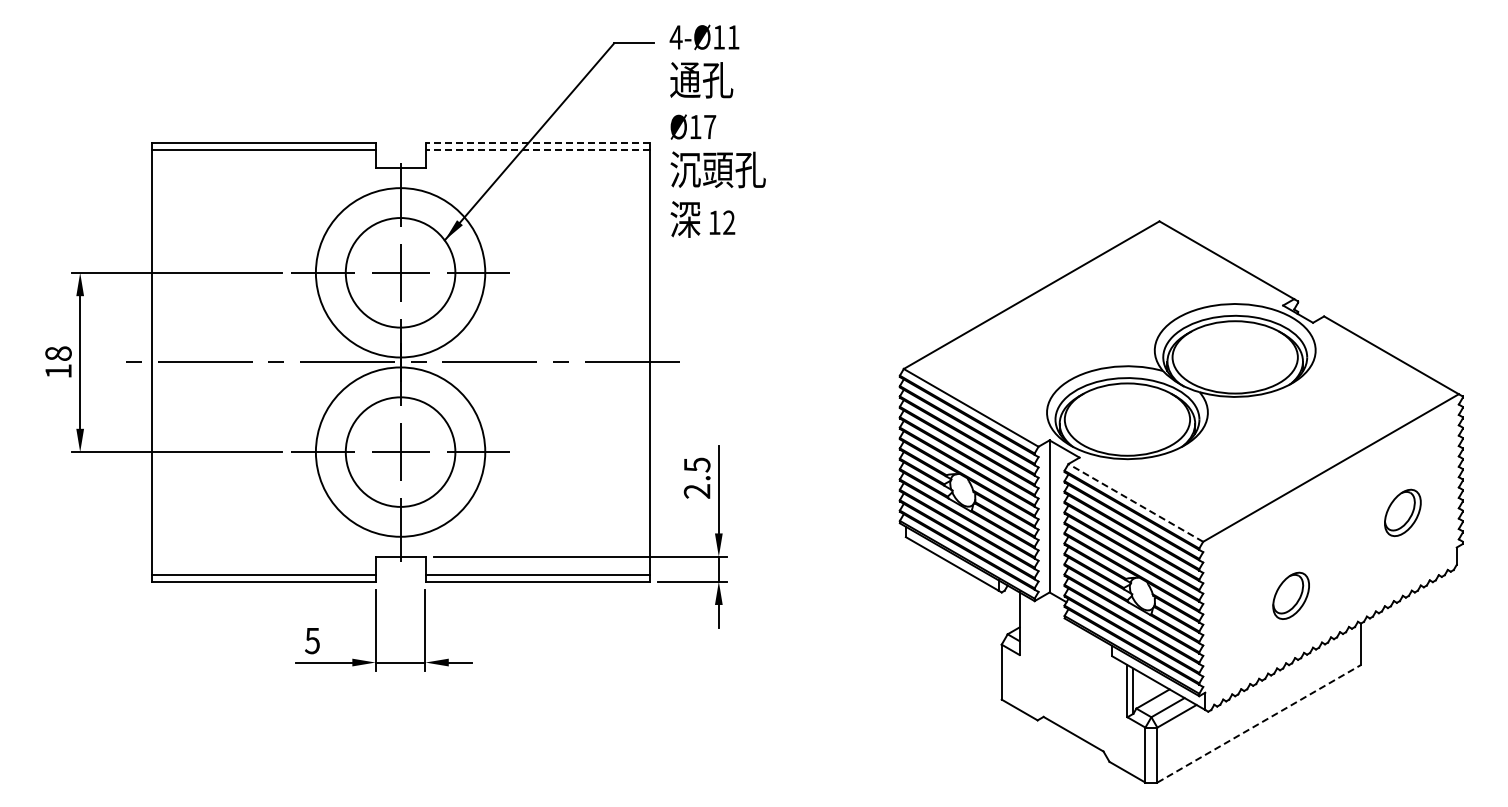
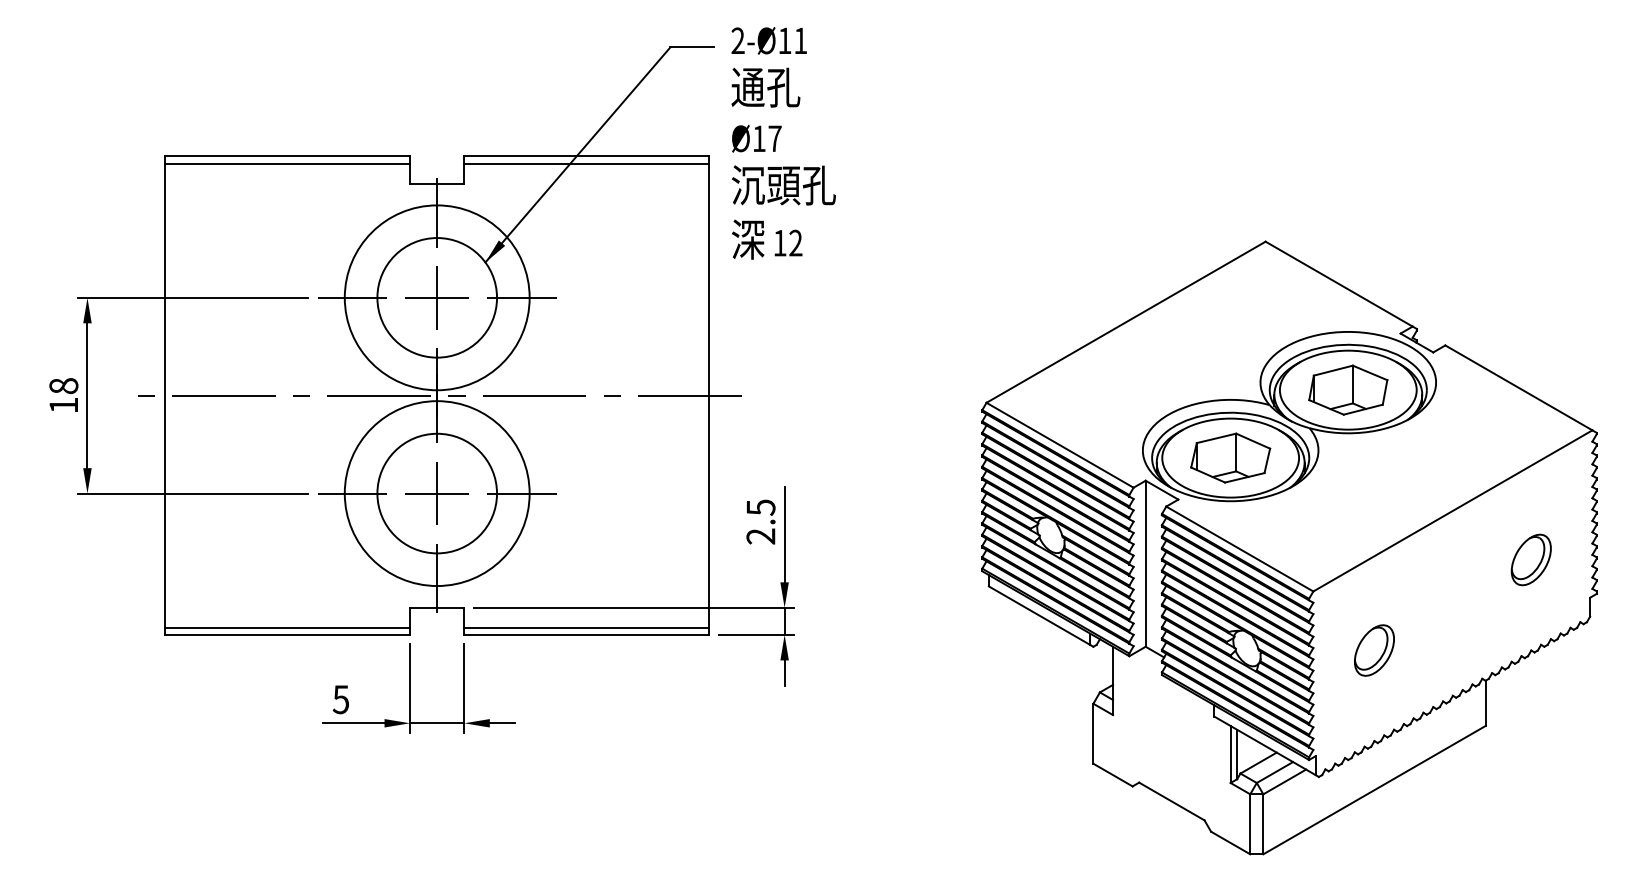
text: (675, 37) -> (737, 40), 4-Ø11 -> 2-Ø11
line: (537, 143) -> (586, 156), dashed -> solid
line: (537, 149) -> (586, 163), dashed -> solid
part: (1234, 356) -> (1347, 389), added
part: (1127, 419) -> (1230, 457), added
line: (1135, 502) -> (1239, 548), dashed -> solid
part: (1290, 595) -> (1373, 650), moved
line: (1259, 723) -> (1374, 789), dashed -> solid

